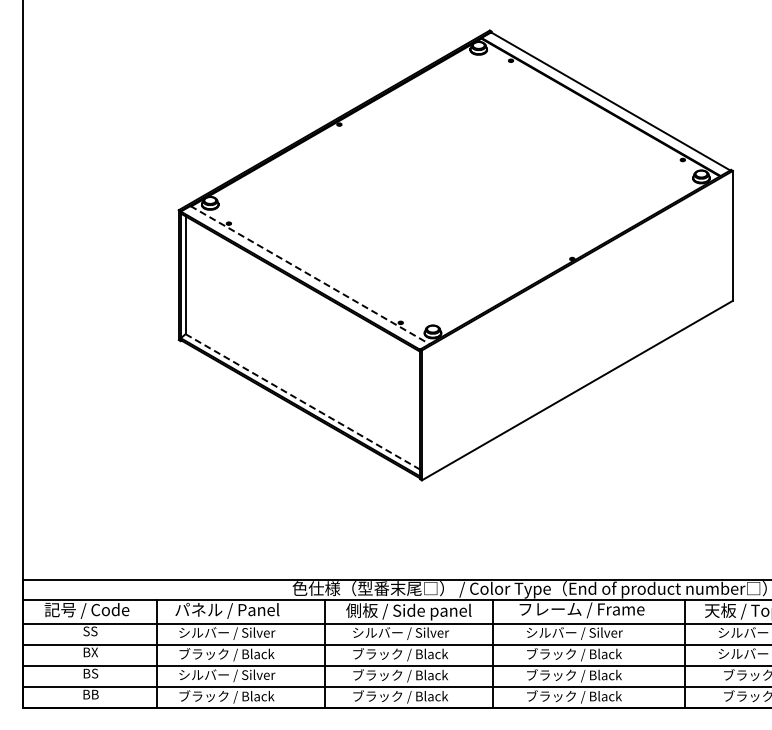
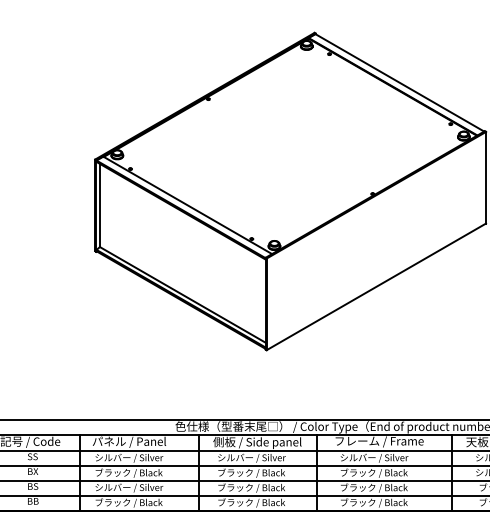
line: (310, 275) -> (188, 205), dashed -> solid
line: (302, 401) -> (182, 294), dashed -> solid

